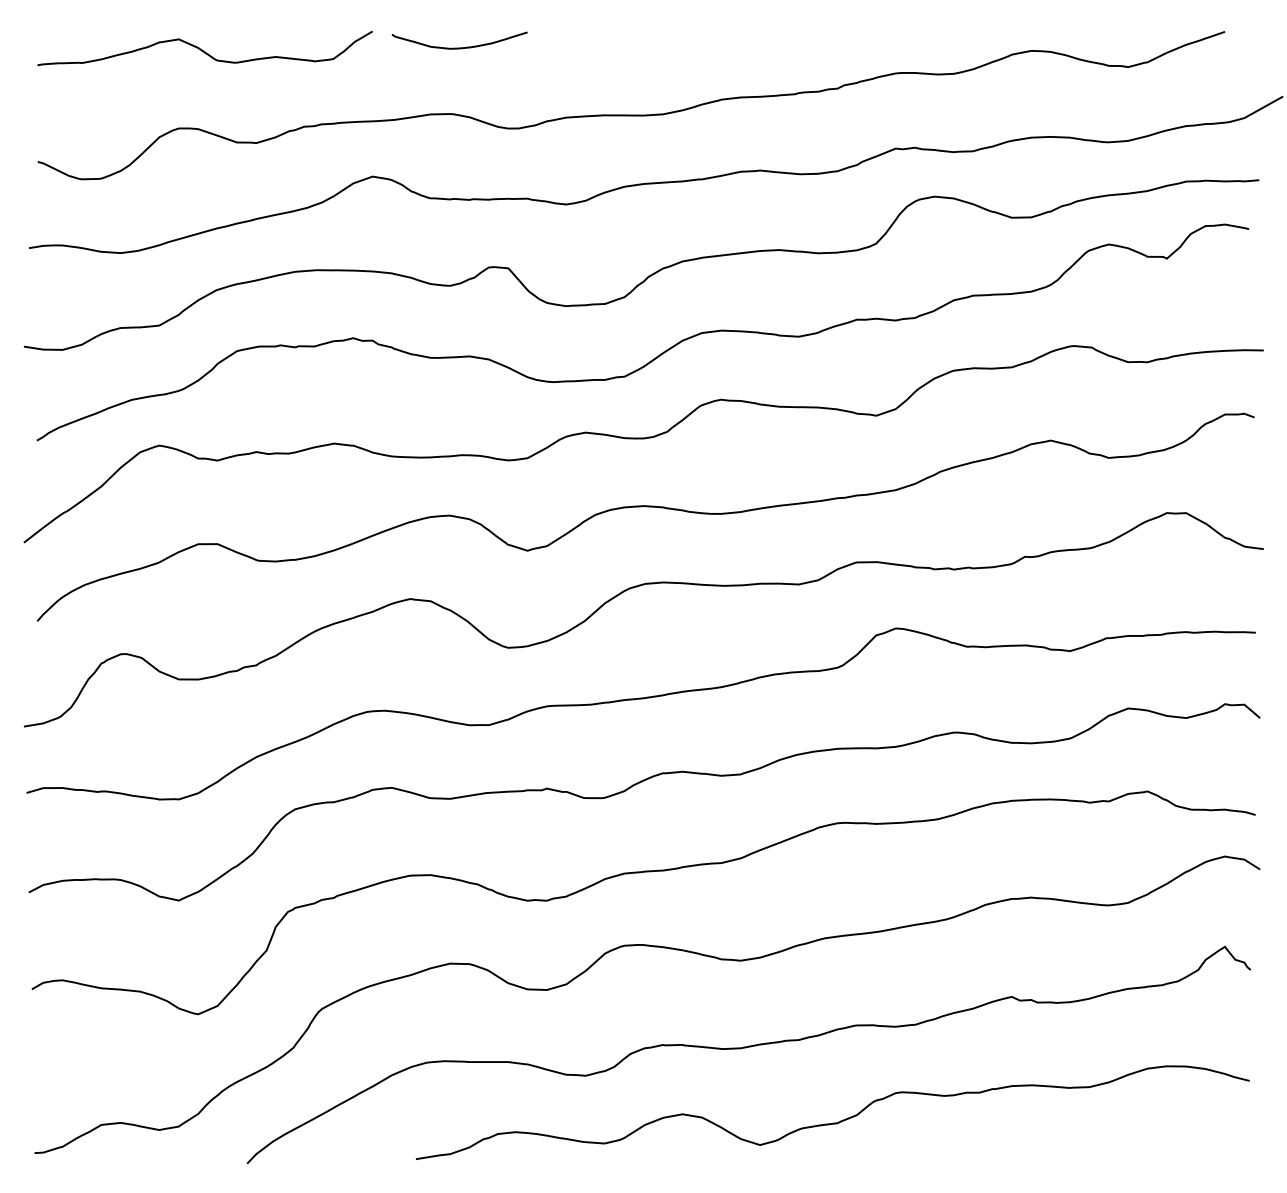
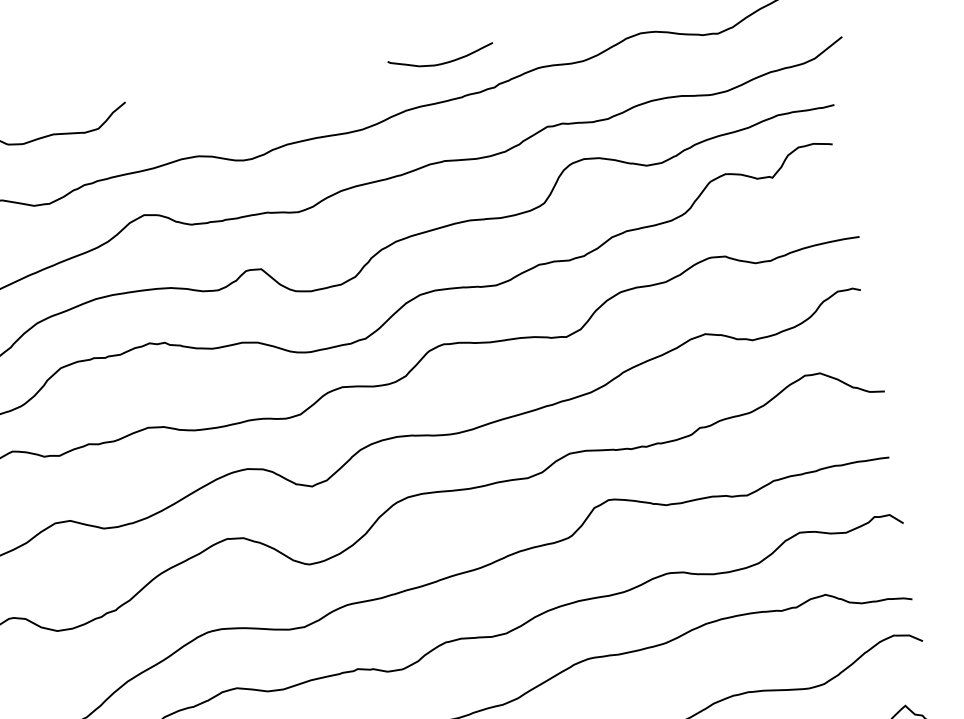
curve: (459, 47) -> (441, 63), moved

